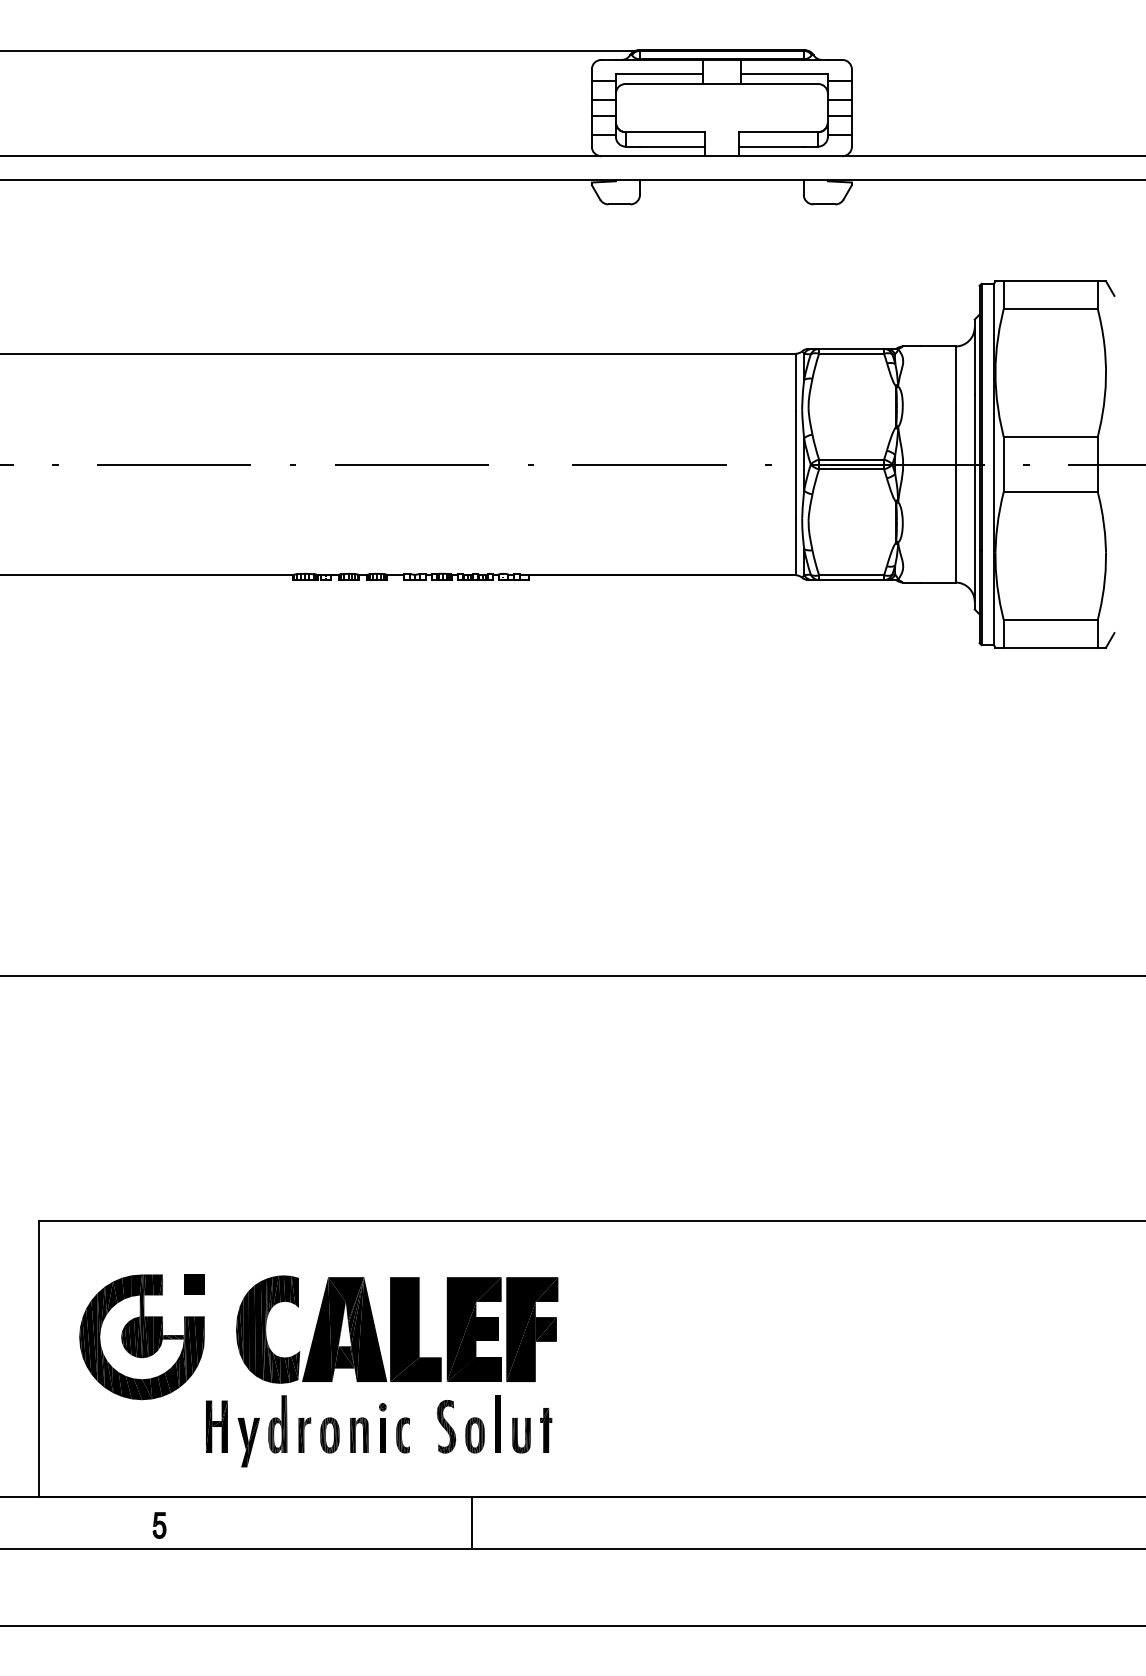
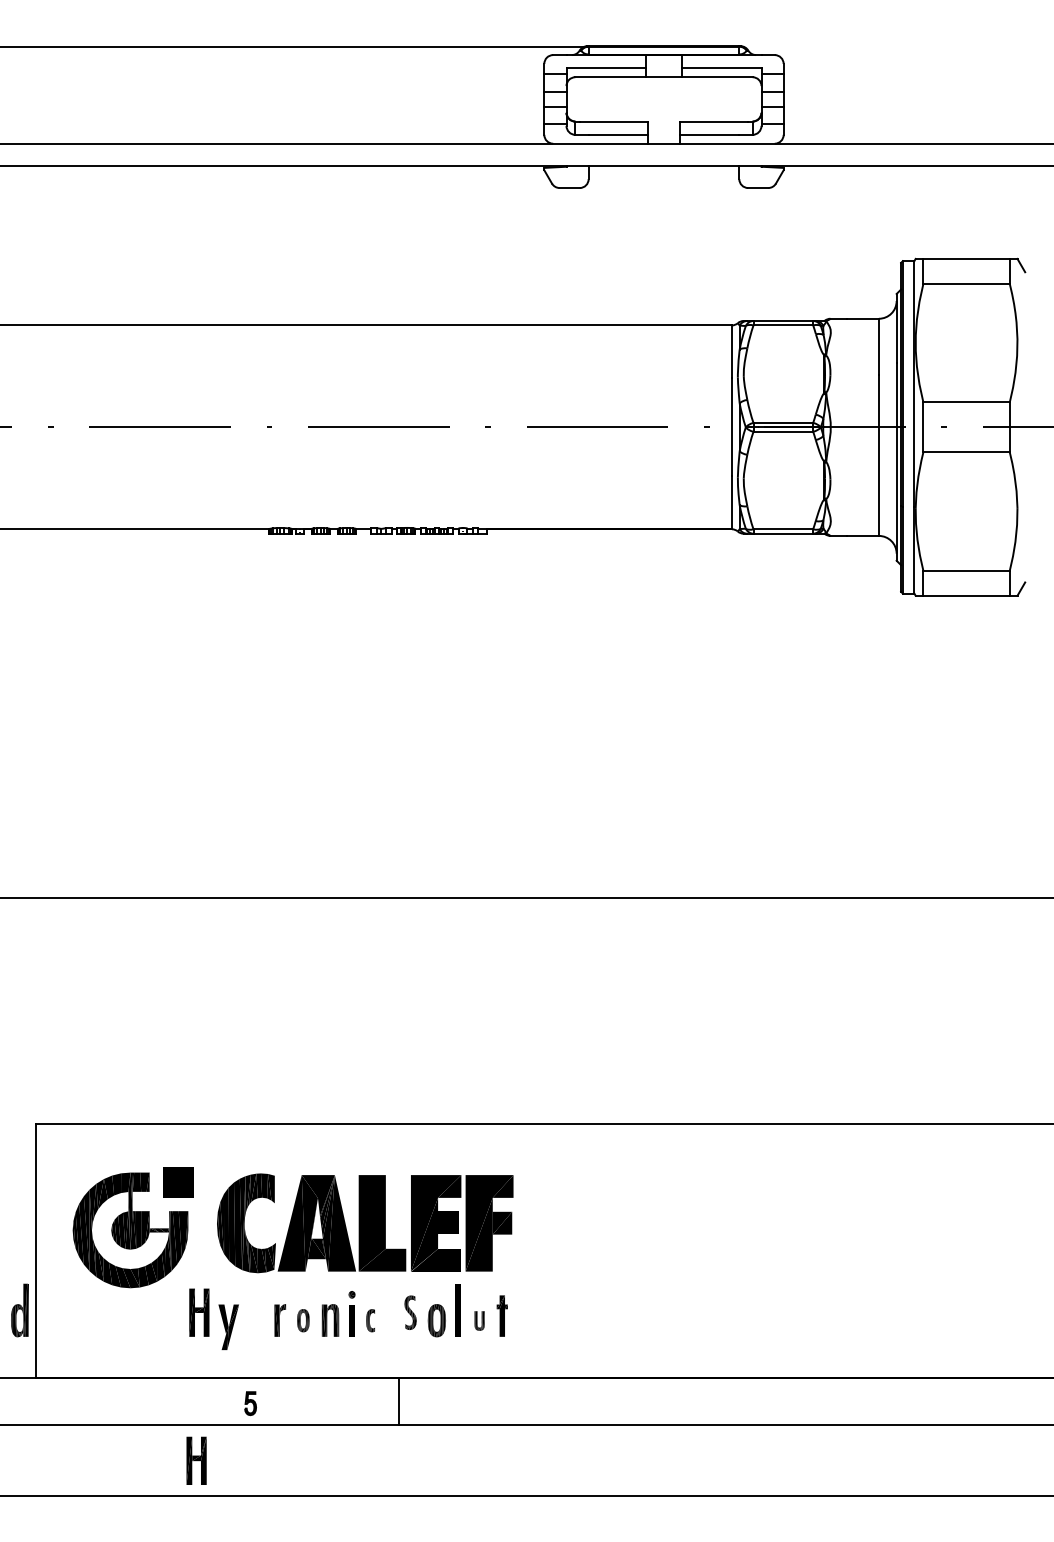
part: (194, 1284) -> (178, 1181), size x1.6
part: (277, 1424) -> (19, 1310), moved
part: (446, 1426) -> (410, 1312), size x0.7
part: (329, 1435) -> (302, 1320), size x0.7
part: (402, 1435) -> (370, 1320), size x0.7
part: (521, 1435) -> (479, 1320), size x0.6
line: (472, 1522) -> (399, 1400), moved
part: (159, 1525) -> (250, 1403), moved
part: (213, 1587) -> (196, 1460), added

